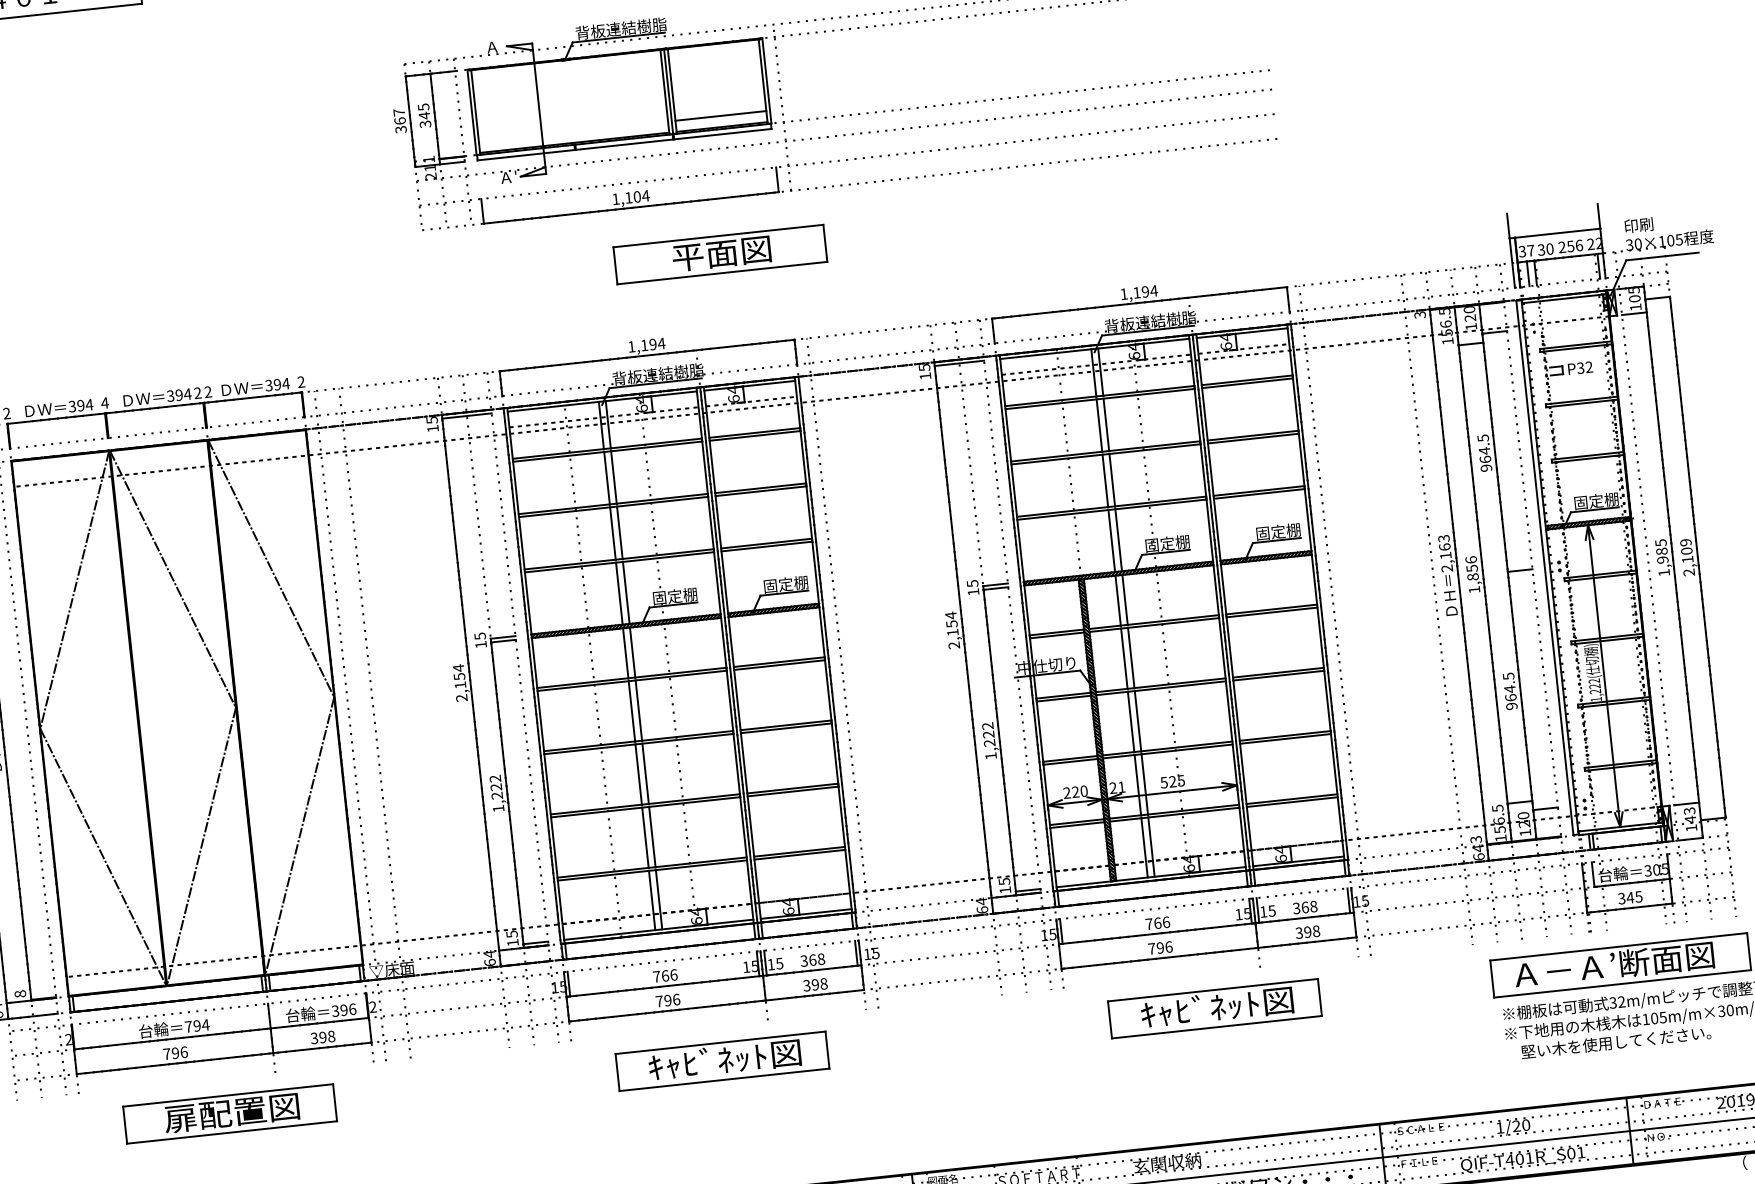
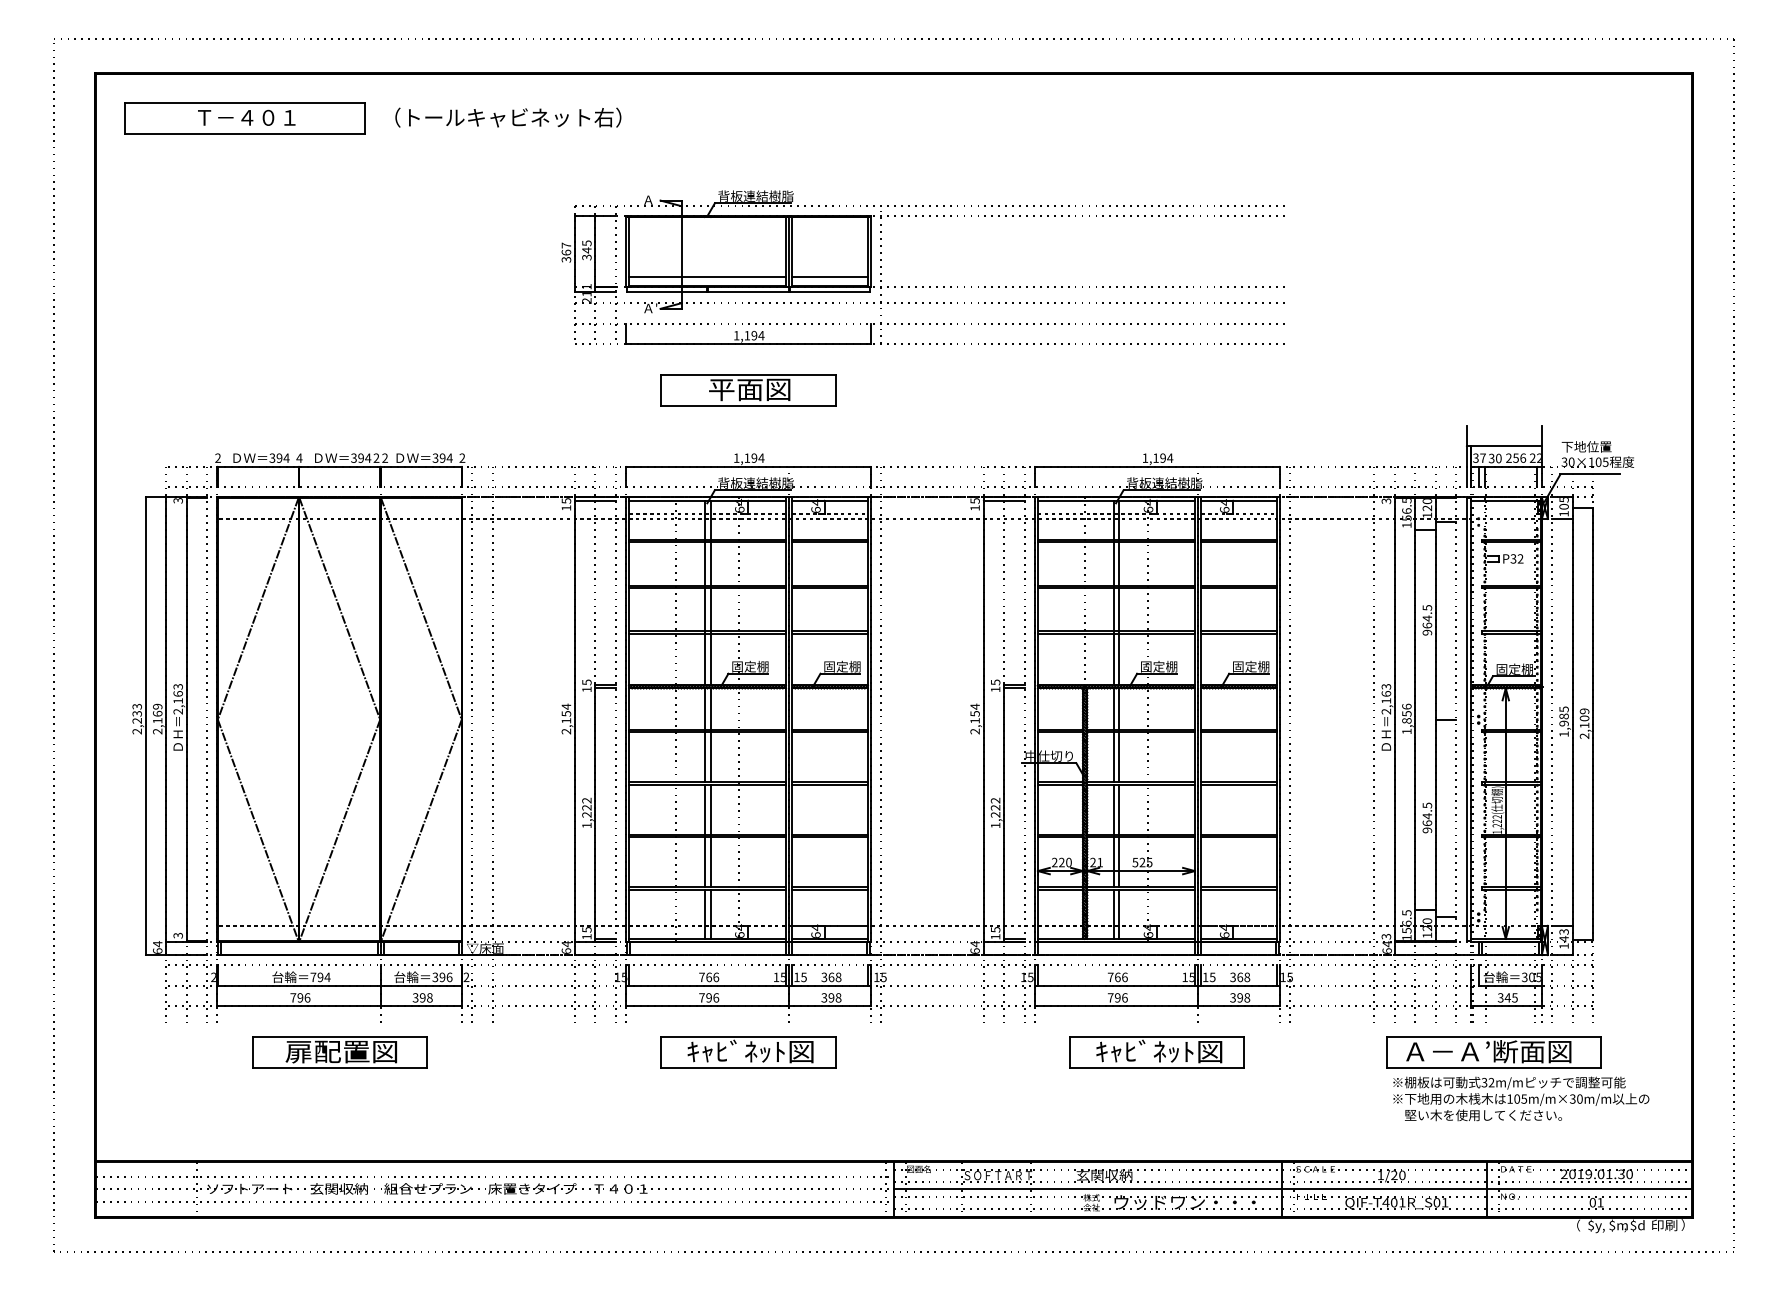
line: (573, 131) -> (707, 276), added
text: (637, 196) -> (754, 335), 1,104 -> 1,194
text: (1654, 223) -> (1586, 446), 印刷 -> 下地位置
part: (720, 254) -> (748, 390), moved
text: (19, 993) -> (177, 935), 8 -> 3

